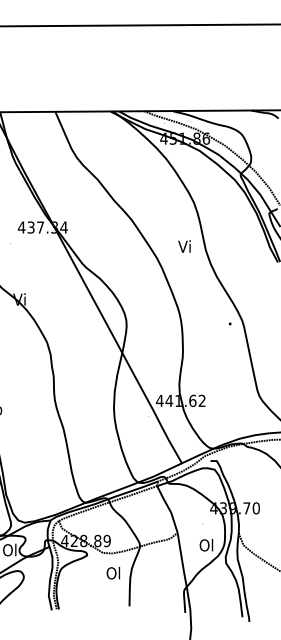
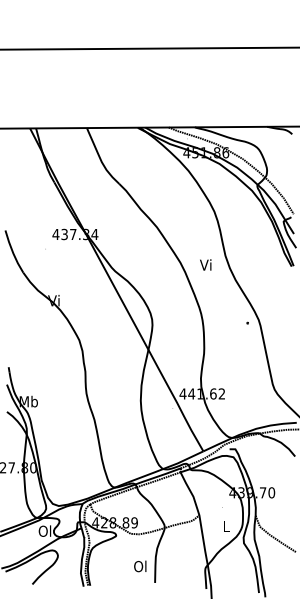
text: (184, 246) -> (205, 264), moved
text: (206, 544) -> (225, 526), Ol -> L
text: (113, 573) -> (140, 566), moved

